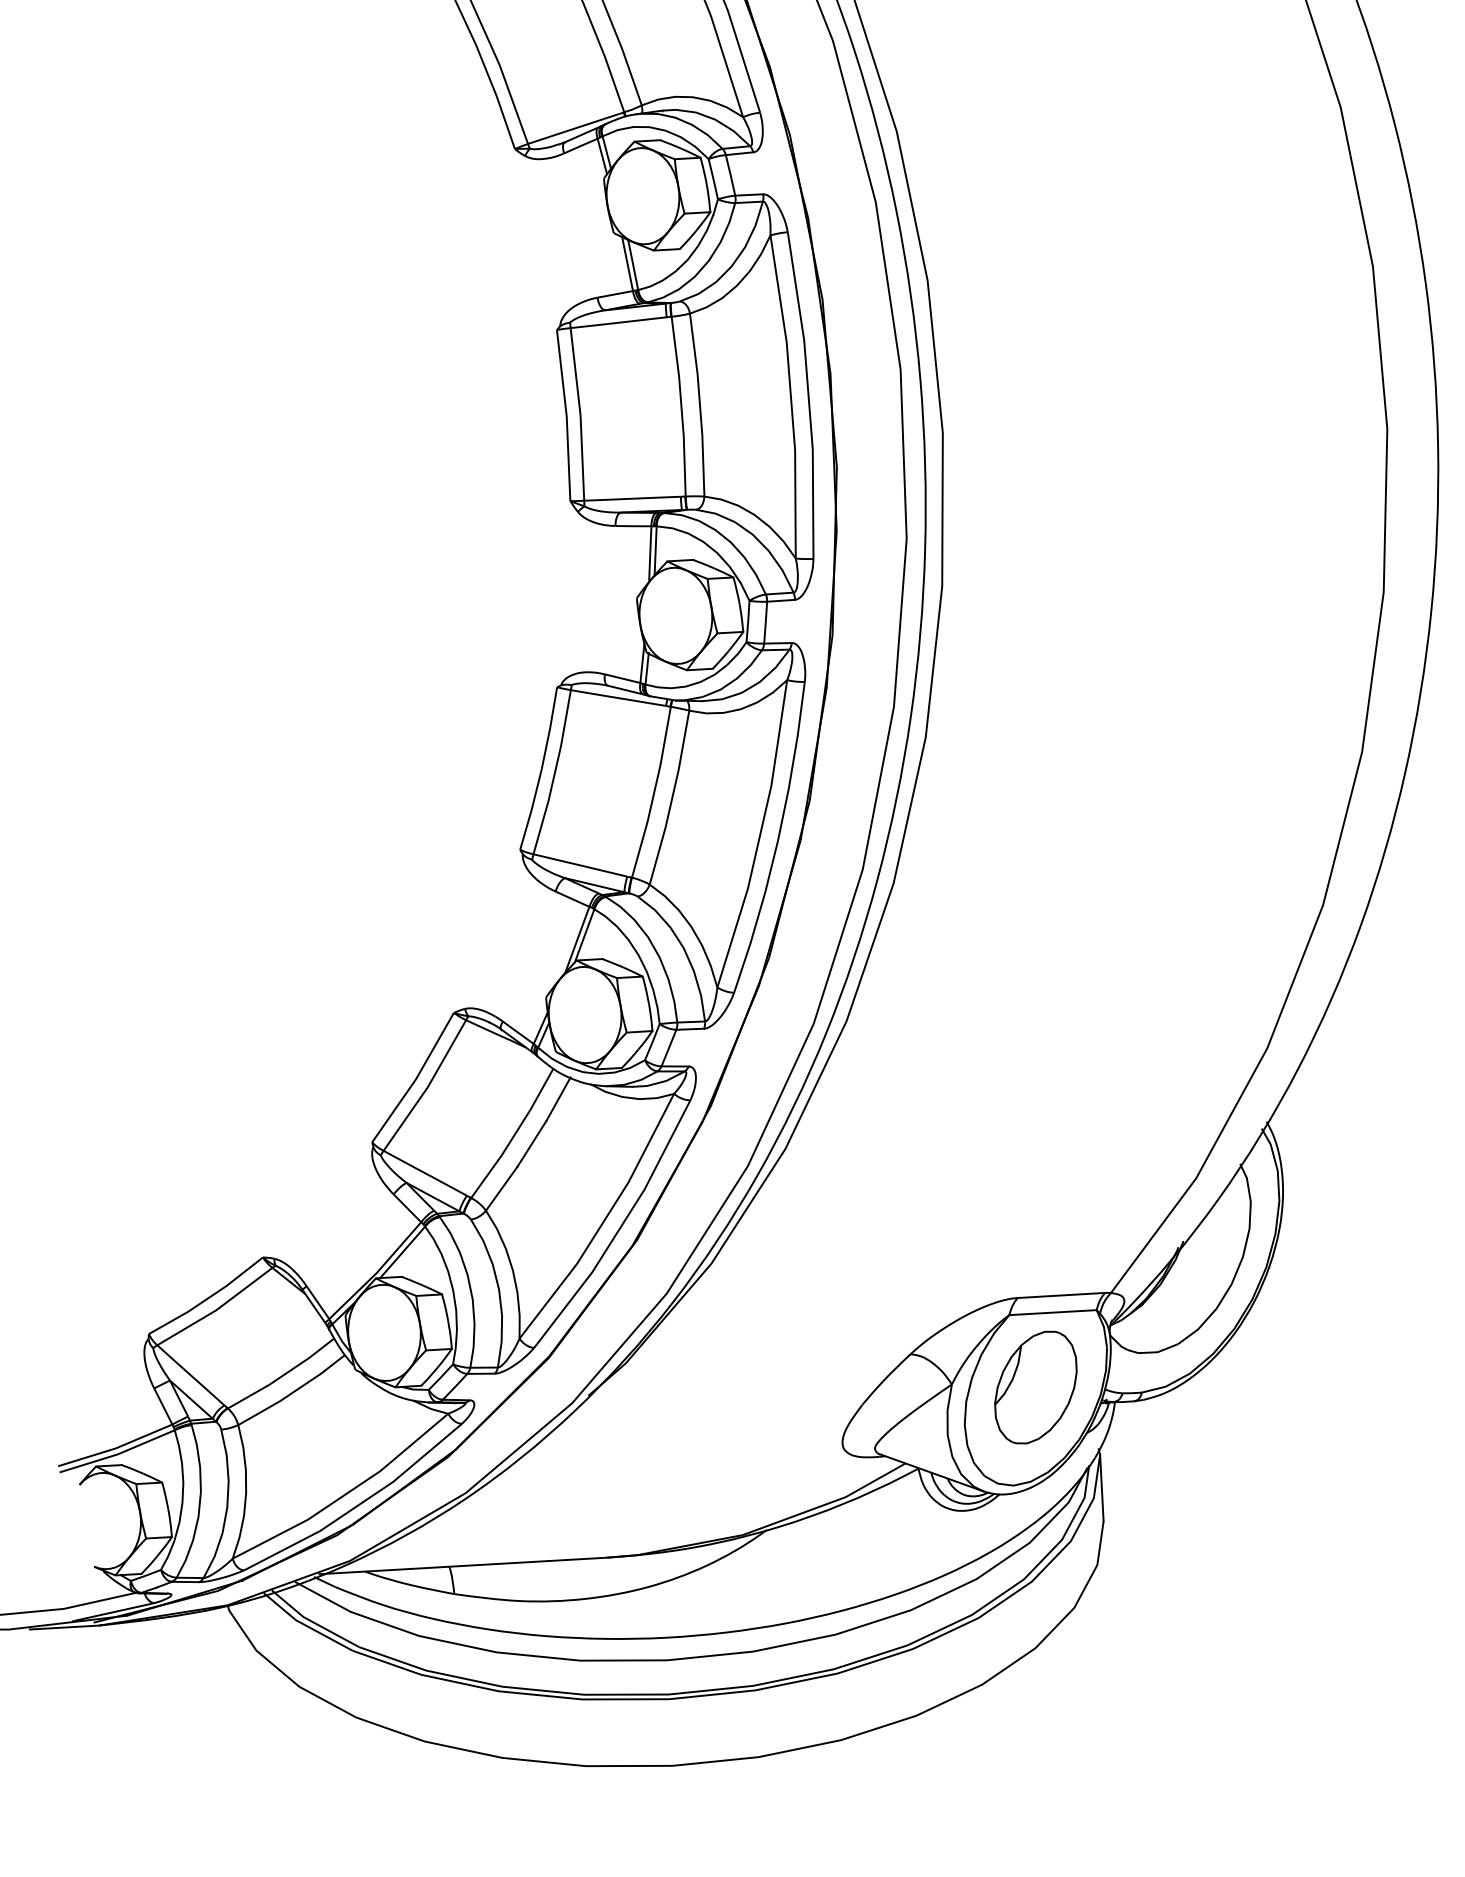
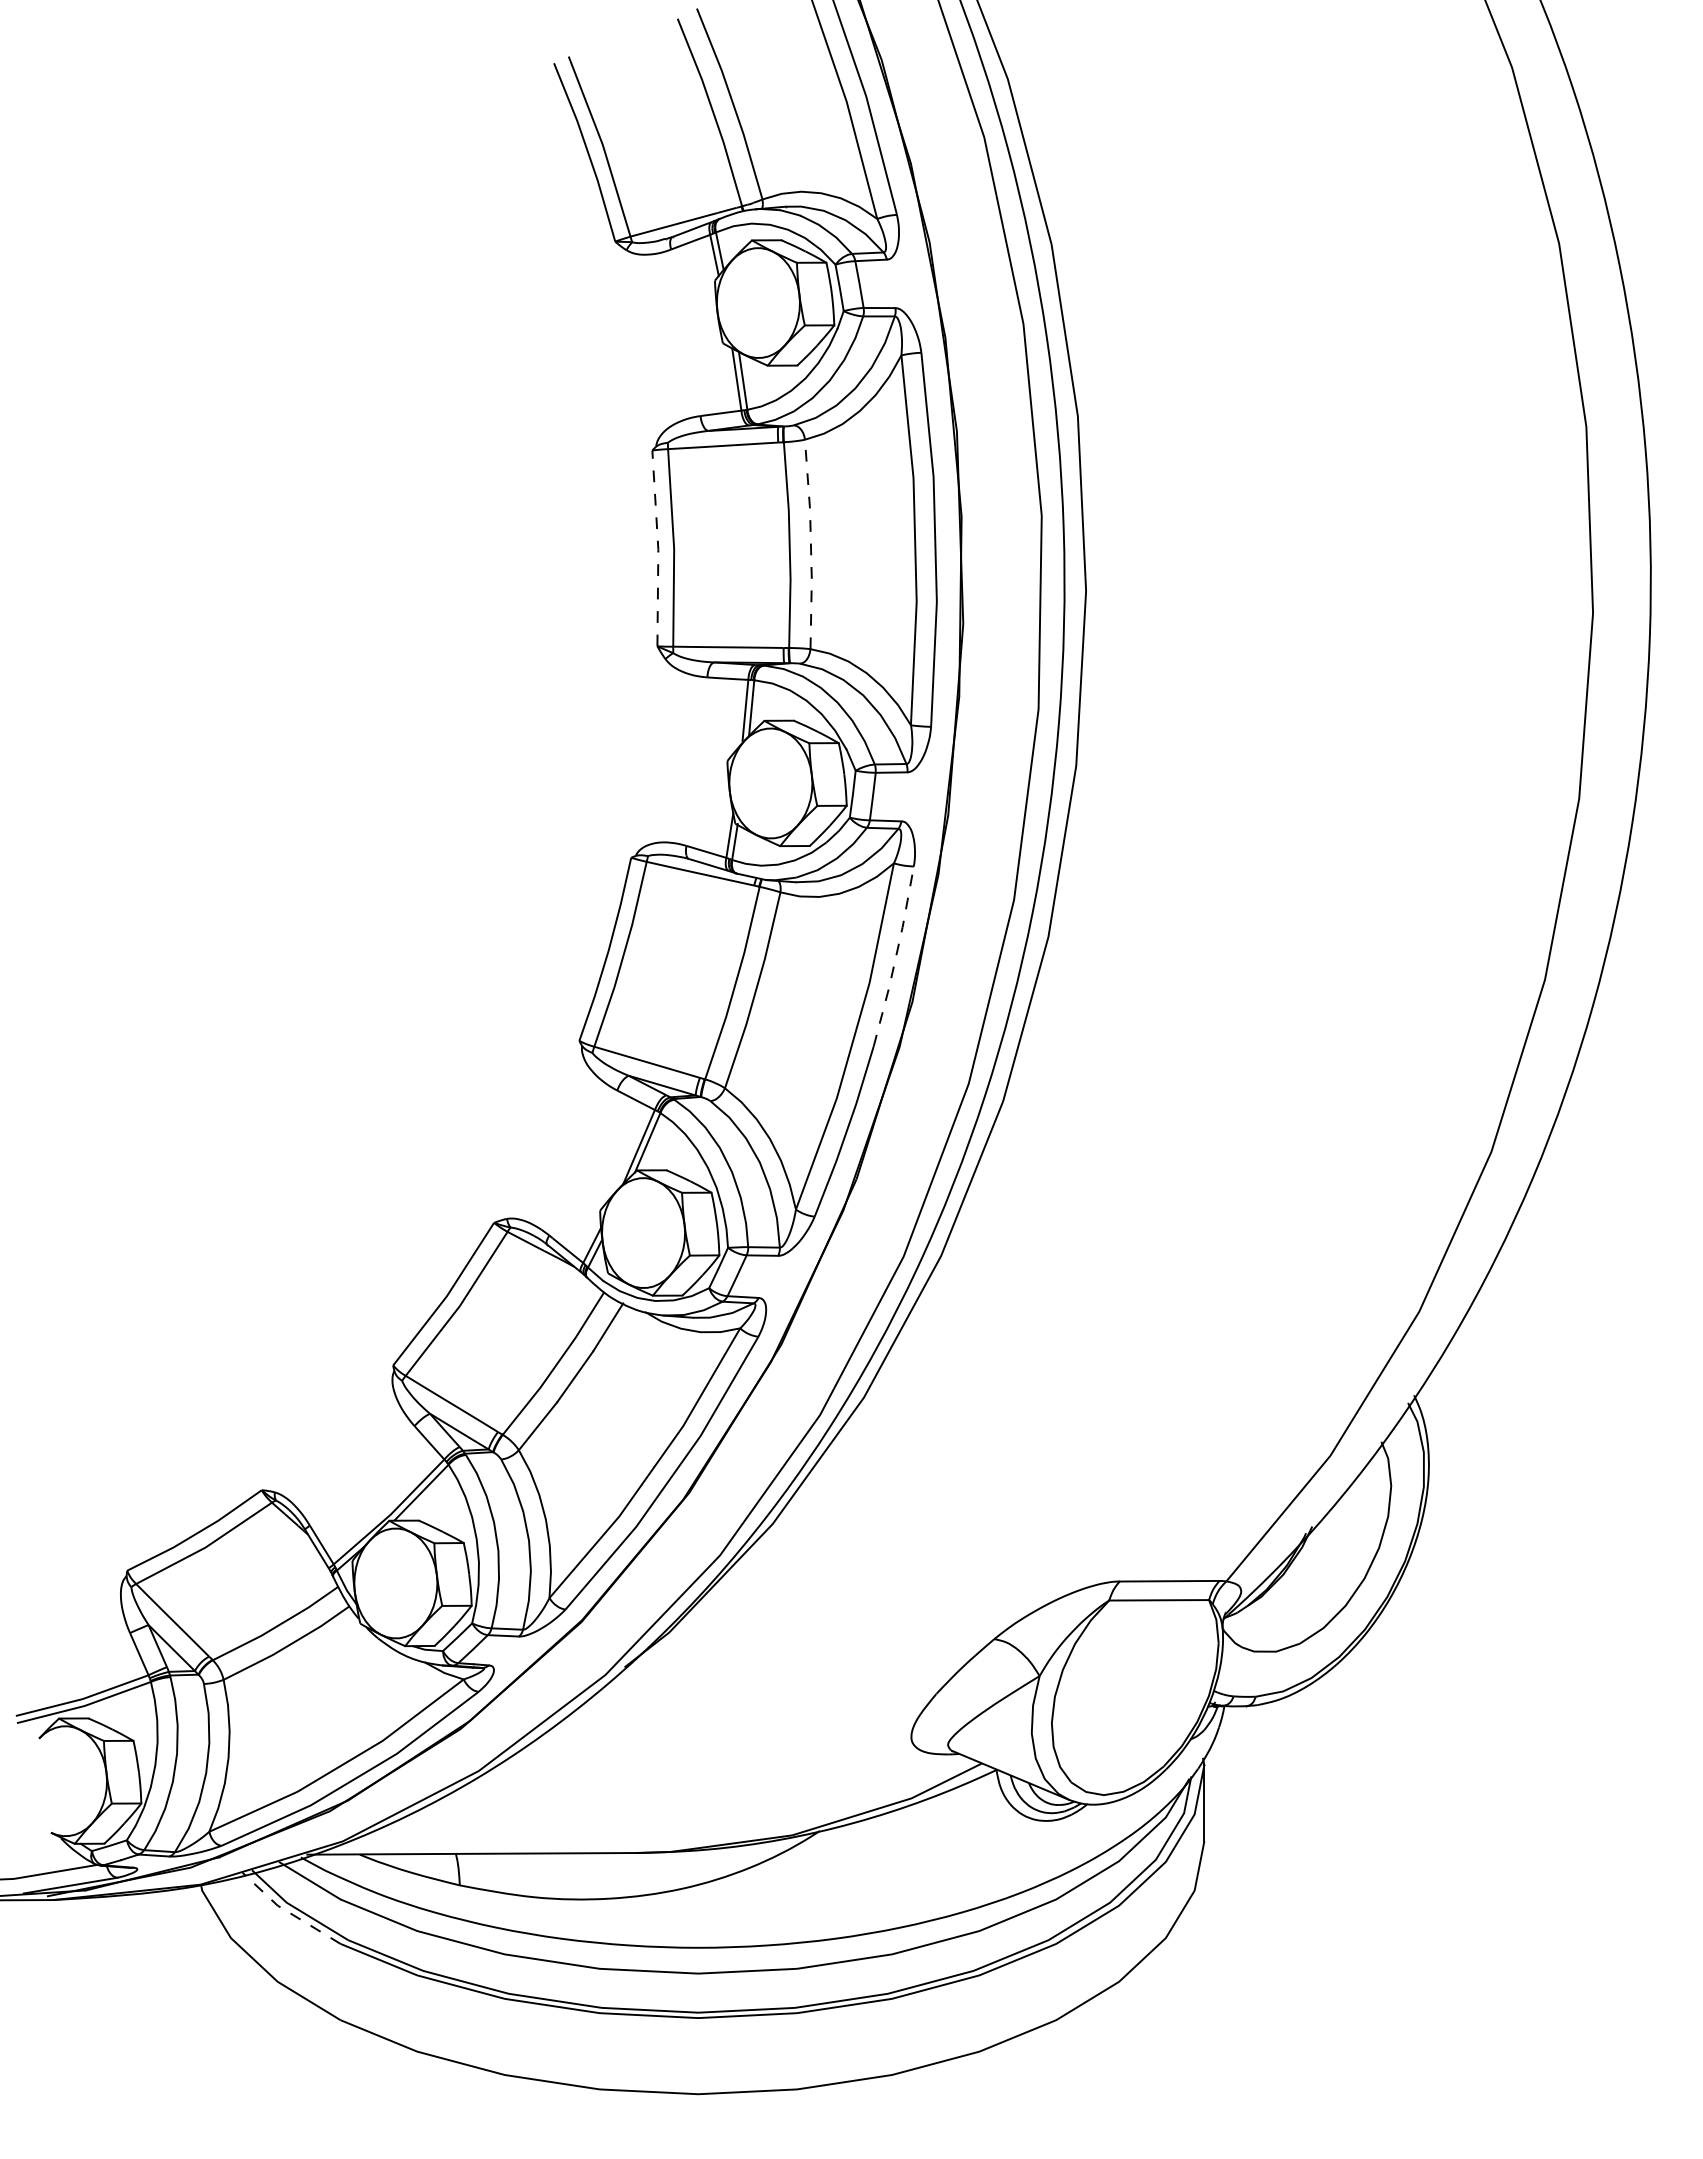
line: (699, 405) -> (810, 544), solid -> dashed
line: (566, 415) -> (658, 548), solid -> dashed
line: (792, 762) -> (895, 957), solid -> dashed
part: (1035, 1387) -> (1134, 1684), removed
line: (304, 1624) -> (287, 1911), solid -> dashed

